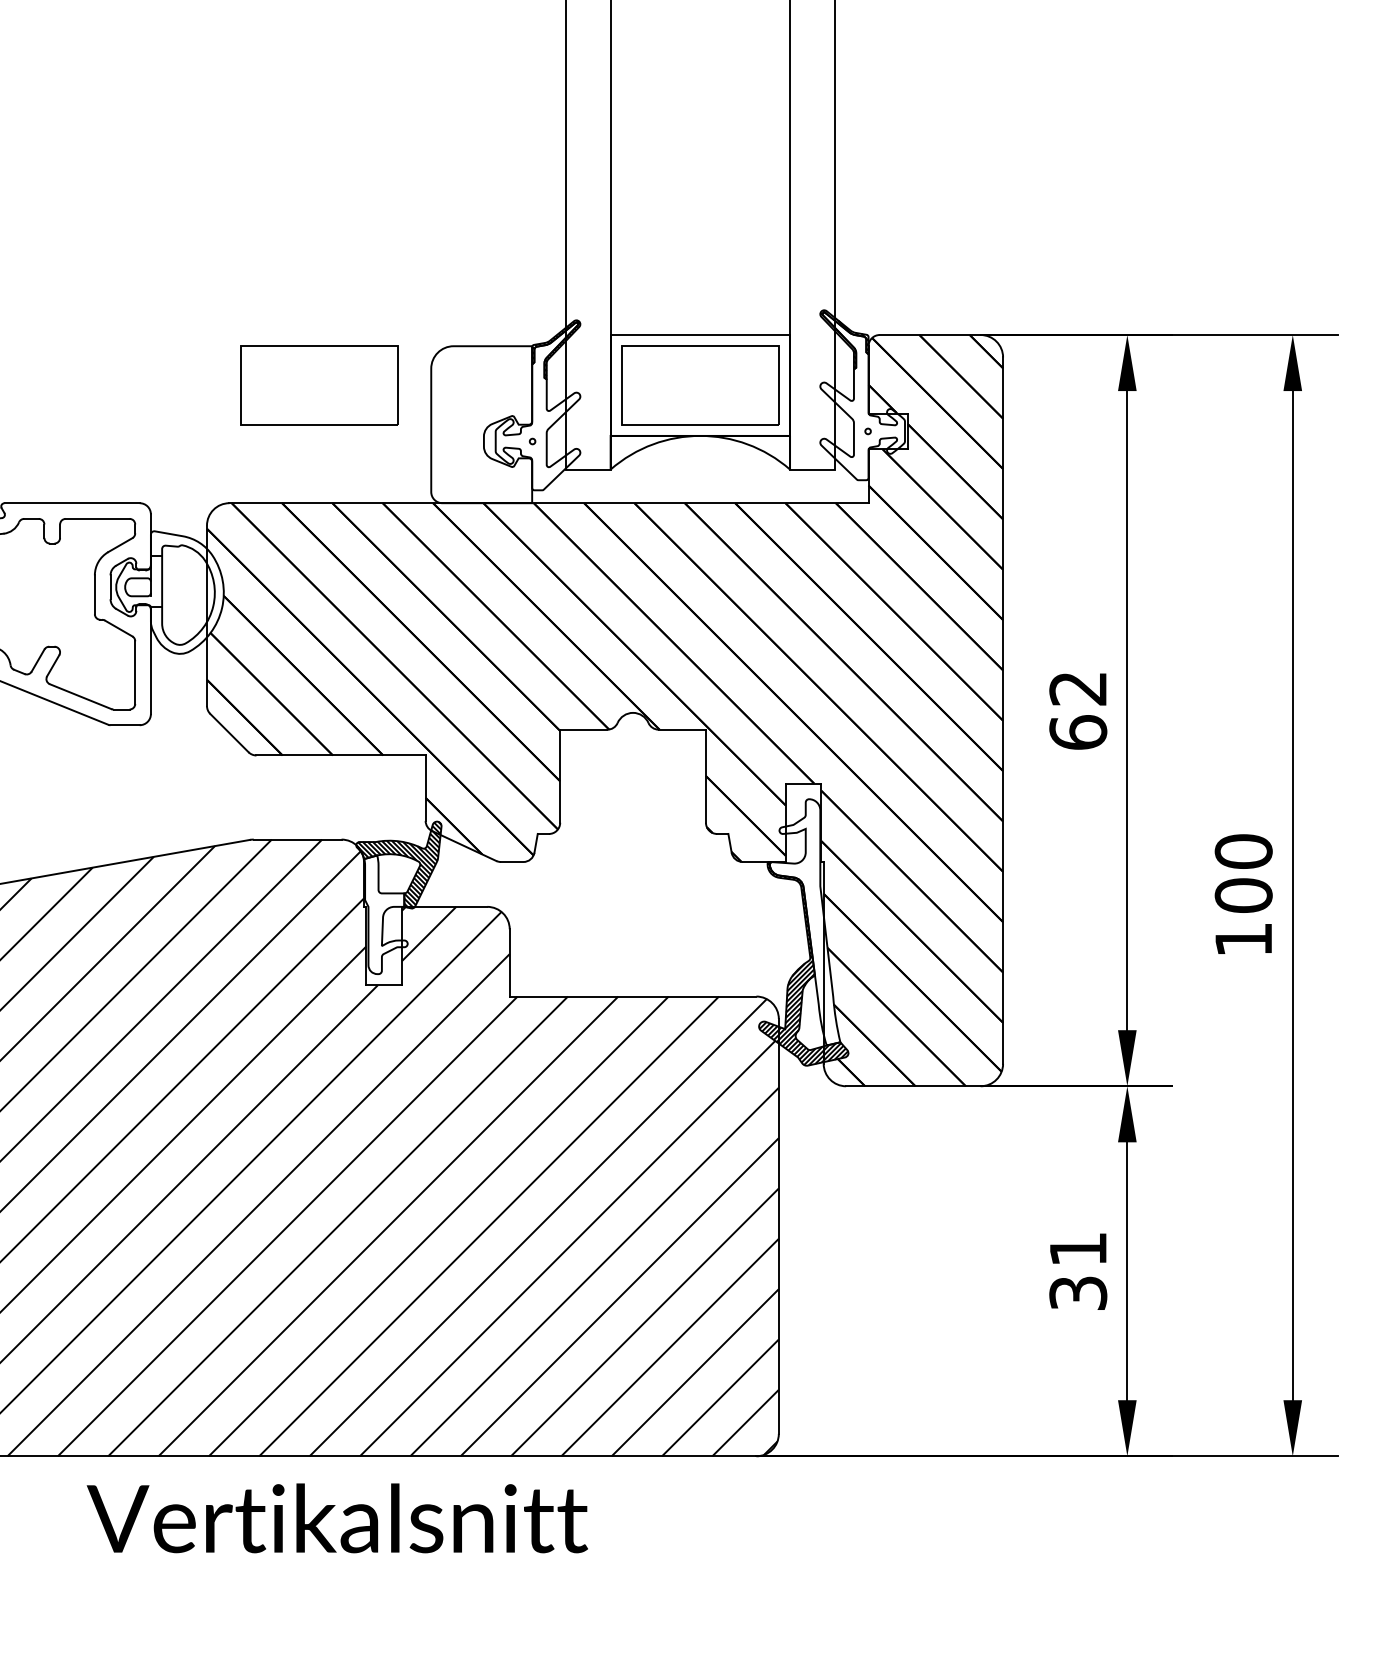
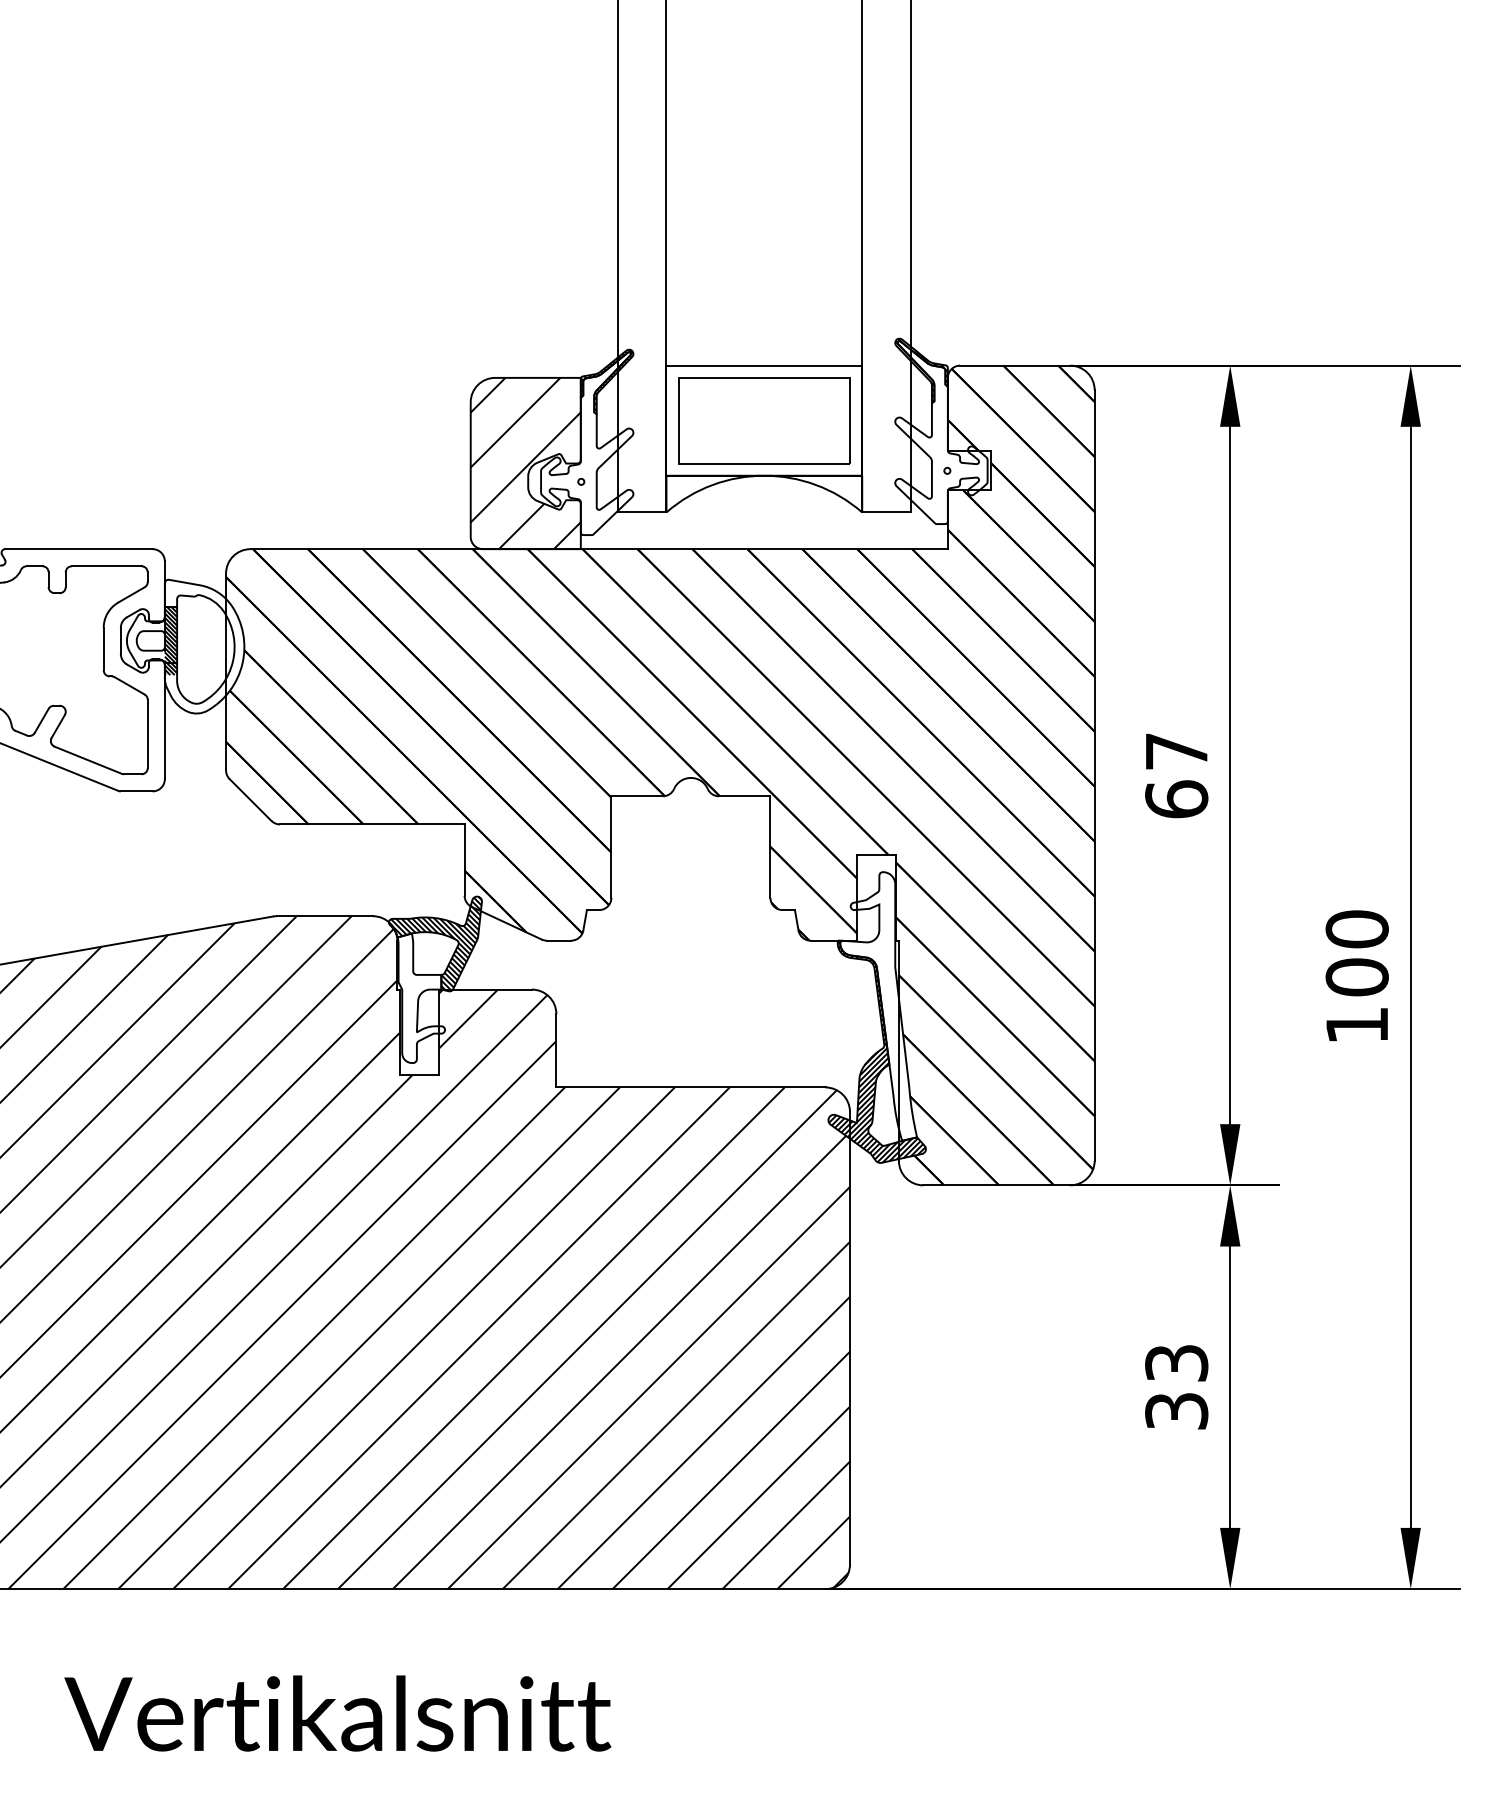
part: (319, 385) -> (348, 420), removed
hatch: (481, 424) -> (525, 463), added
hatch: (156, 586) -> (170, 640), added
text: (1077, 688) -> (1175, 751), 62 -> 67
text: (1078, 1248) -> (1176, 1362), 31 -> 33
text: (336, 1518) -> (336, 1713), moved

